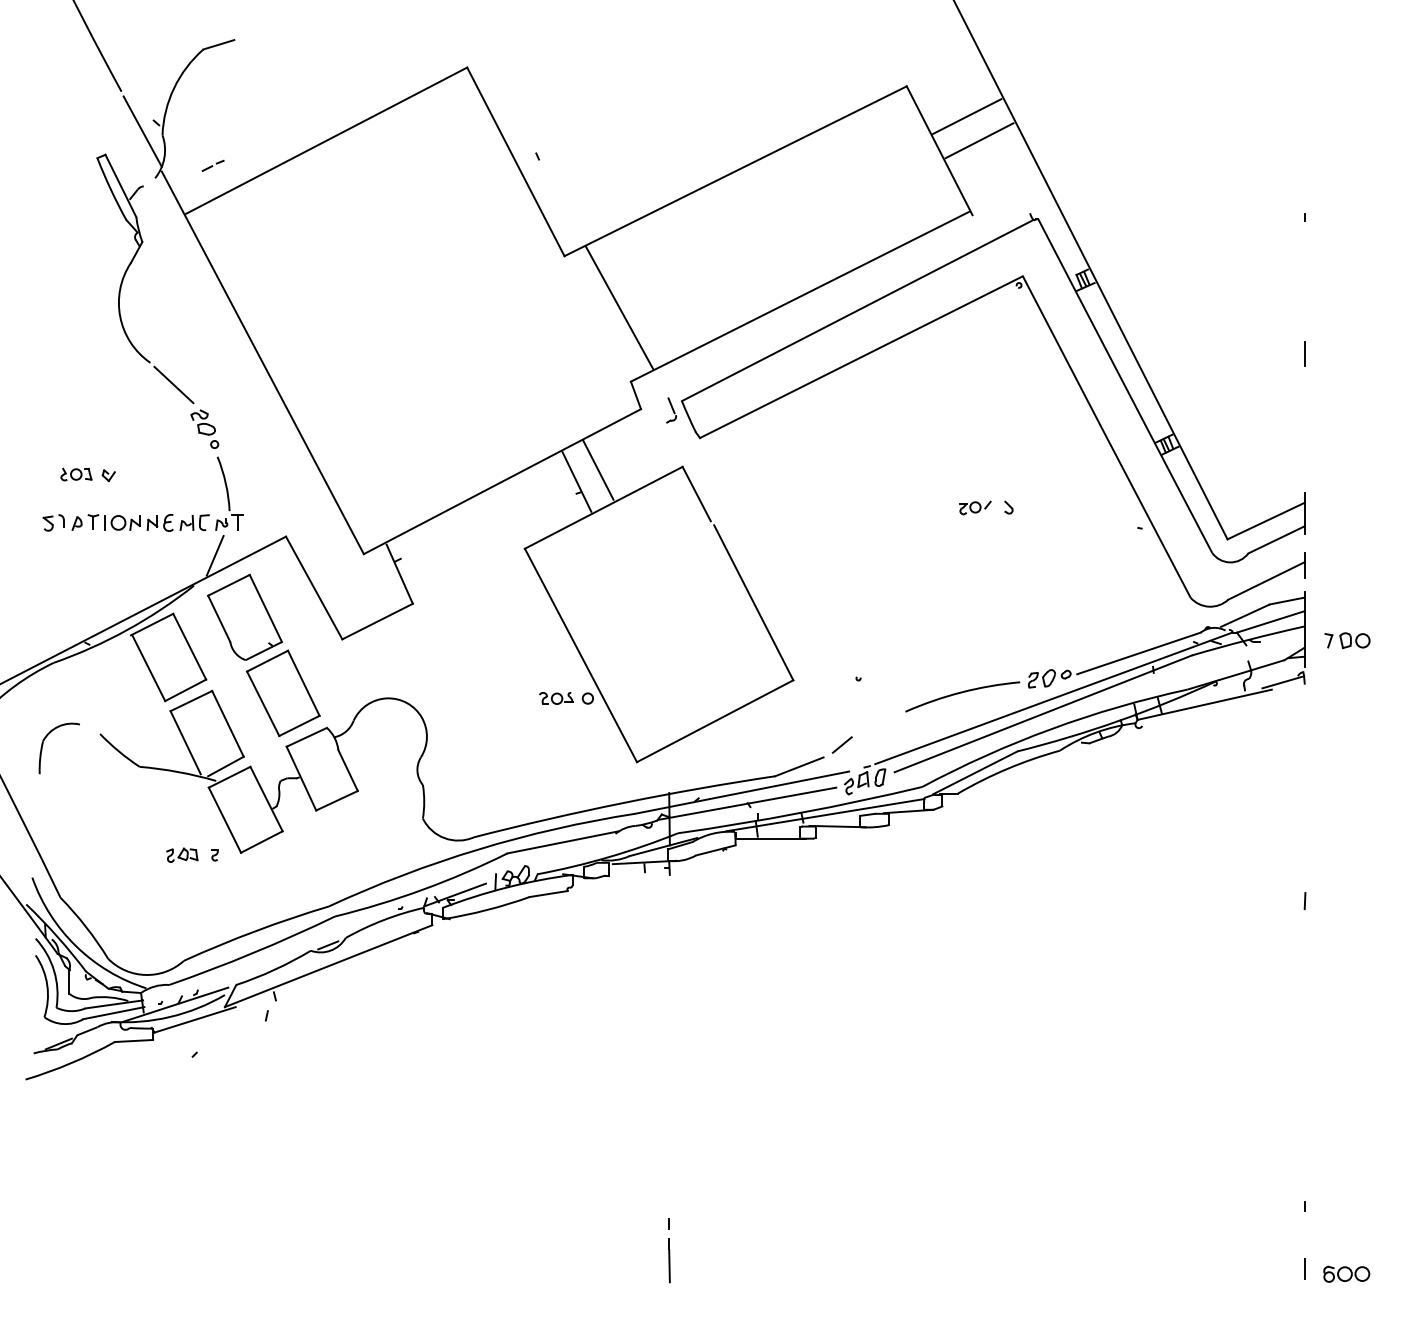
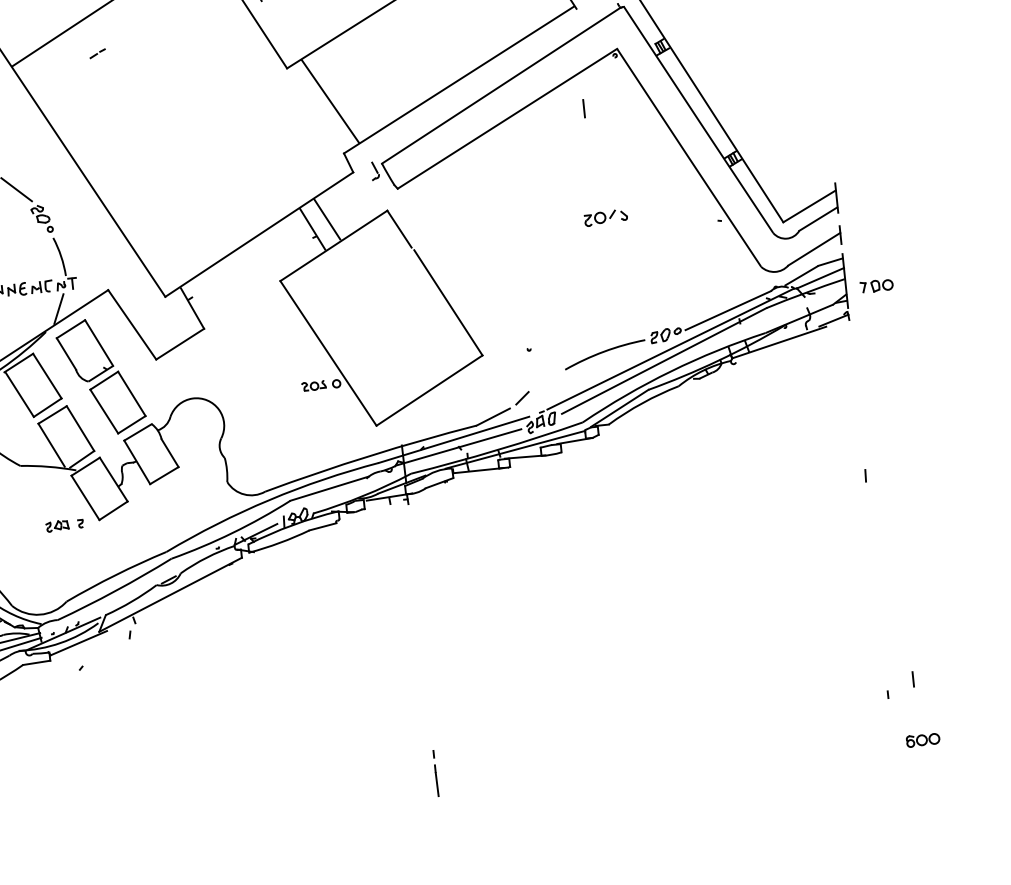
line: (212, 165) -> (97, 53), moved
line: (1304, 353) -> (583, 108), moved
part: (975, 507) -> (600, 218), size x1.4
line: (1304, 1268) -> (913, 679), moved

